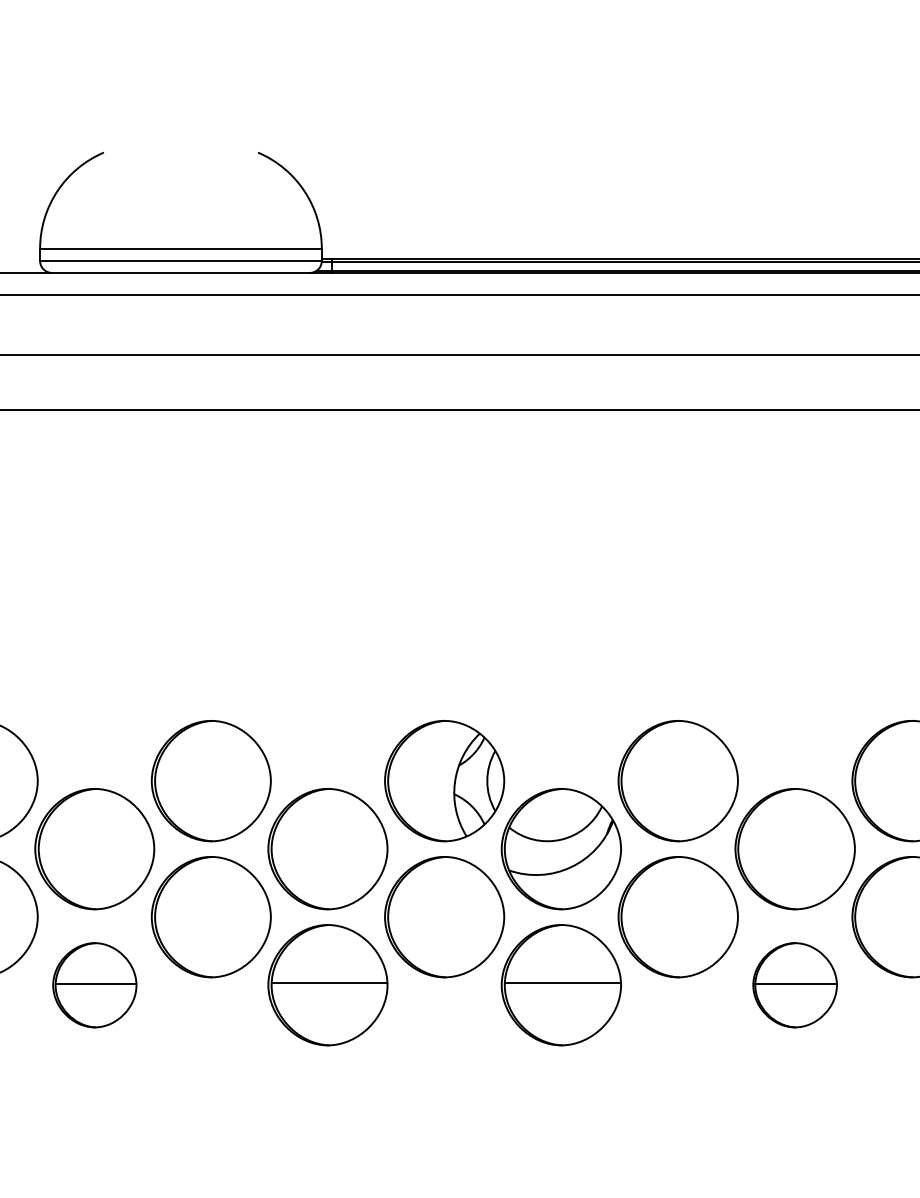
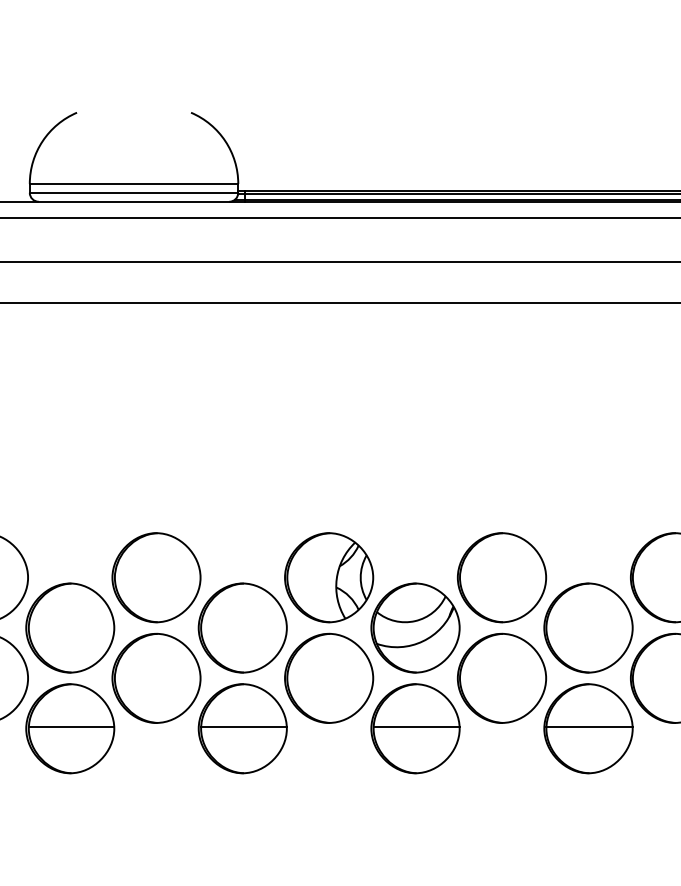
part: (94, 985) -> (70, 728), size x1.43
part: (794, 985) -> (587, 728), size x1.43

